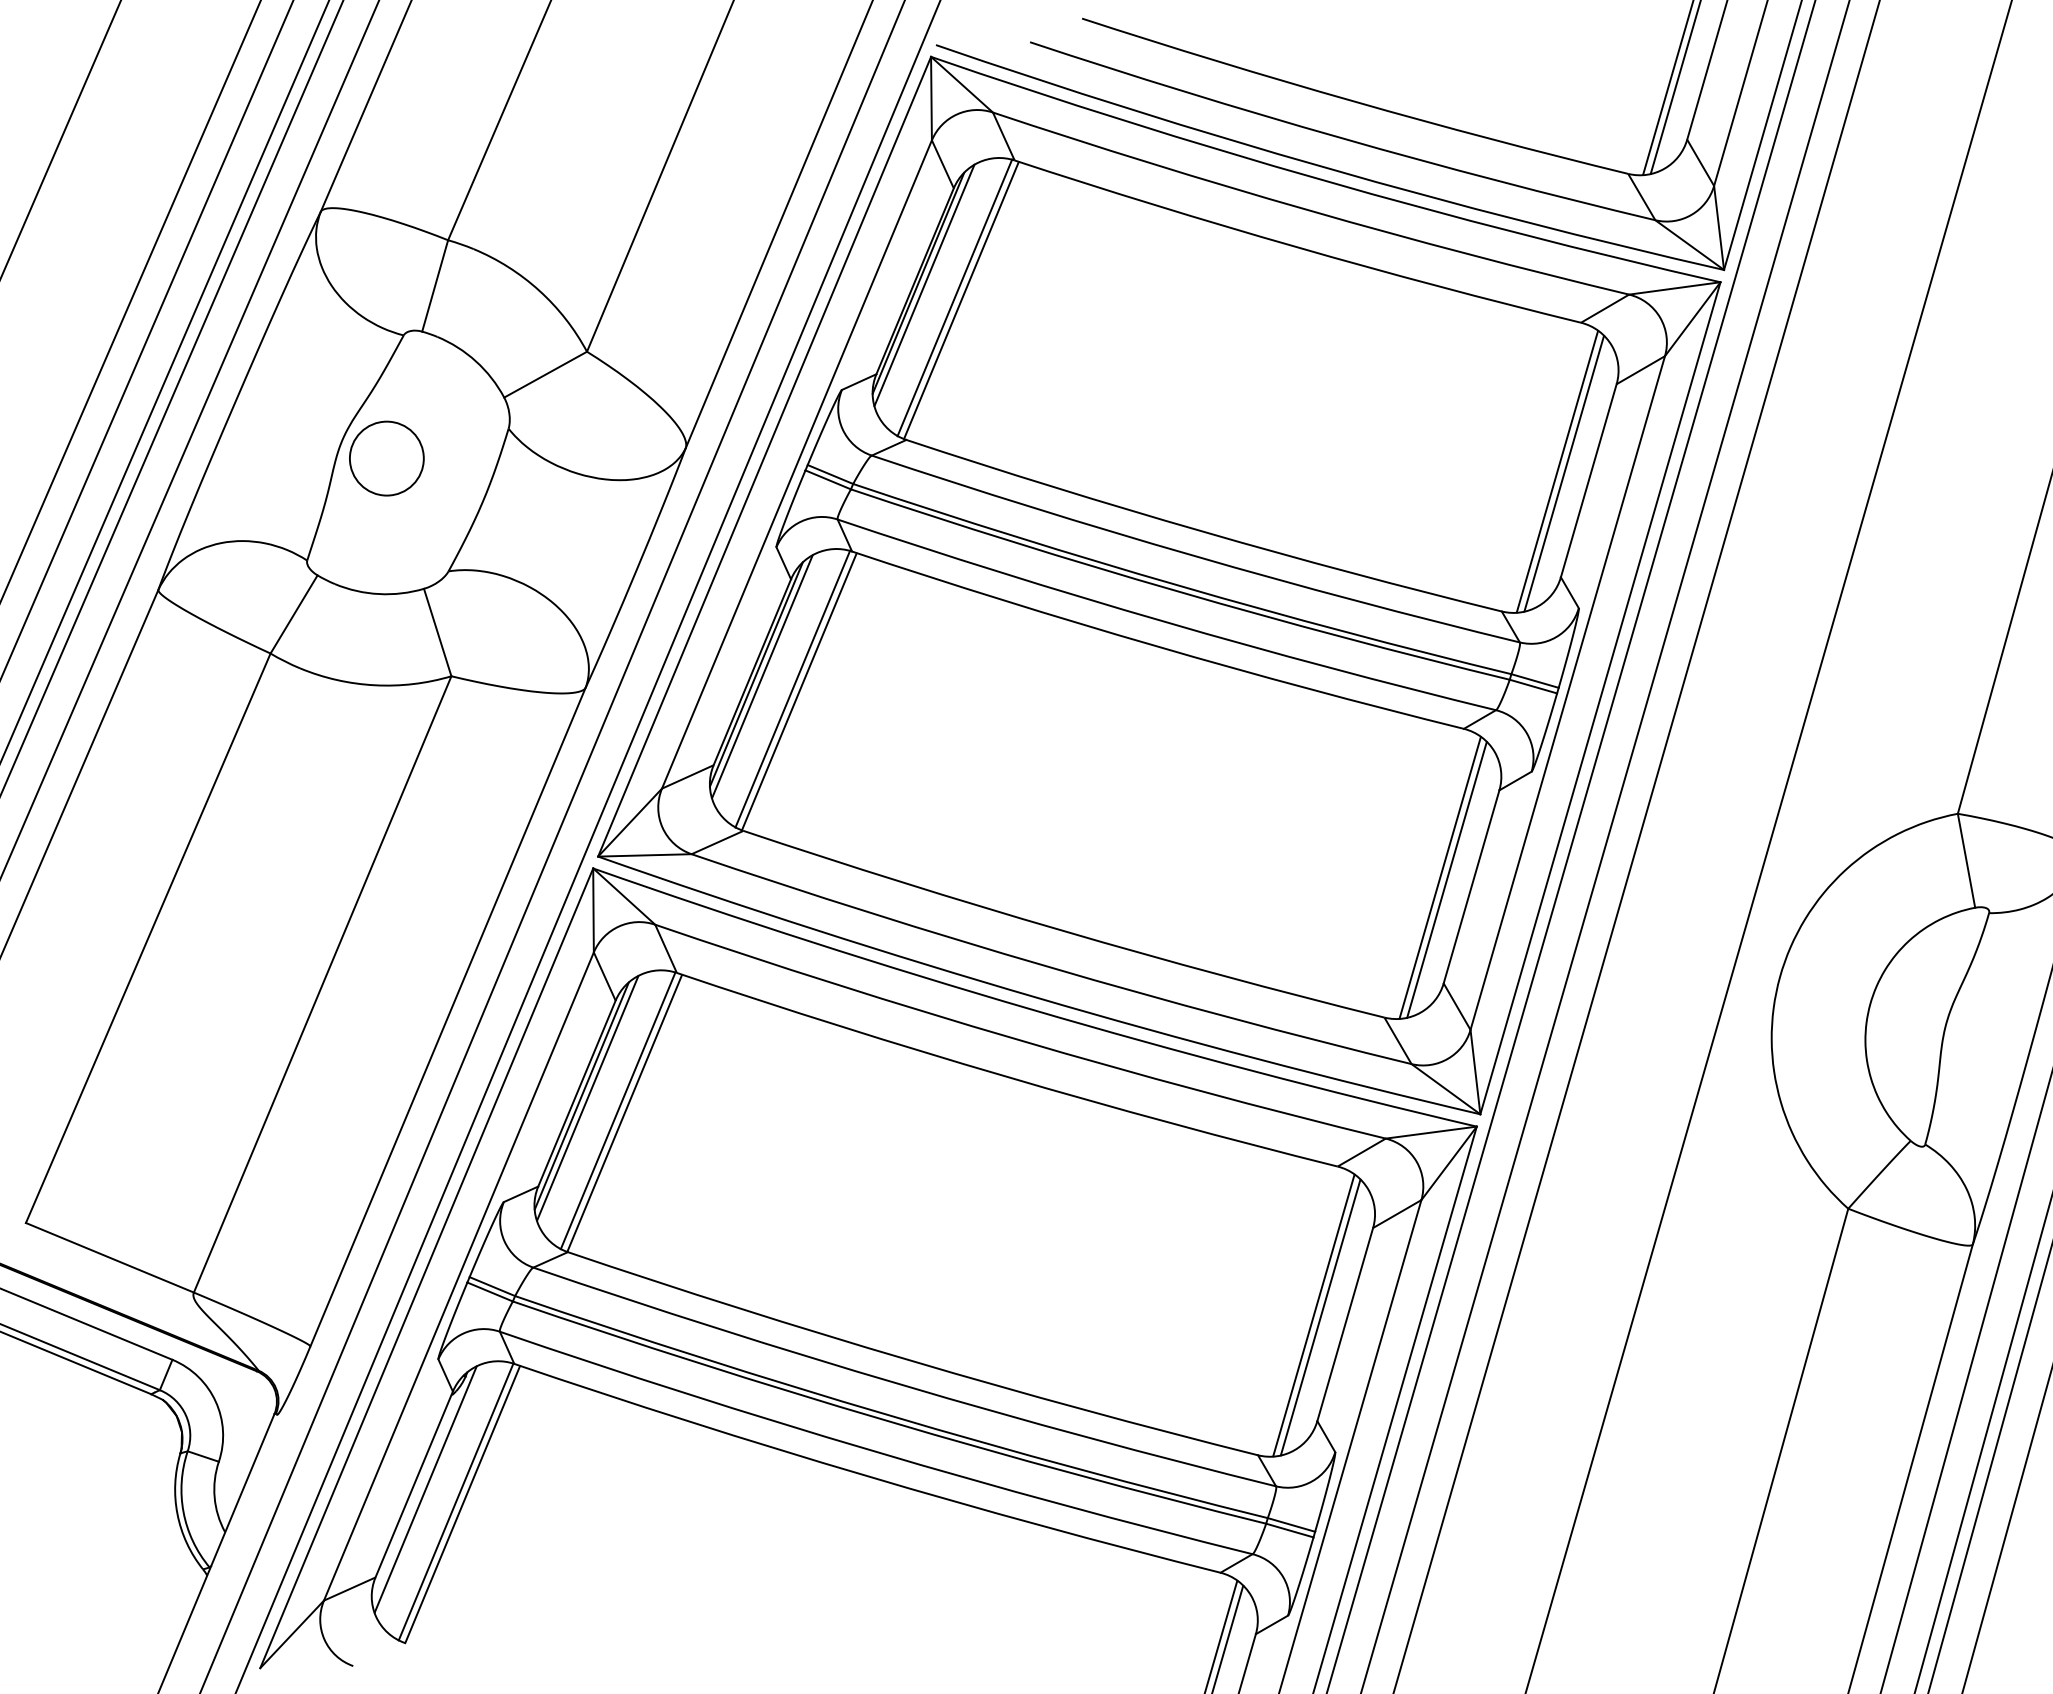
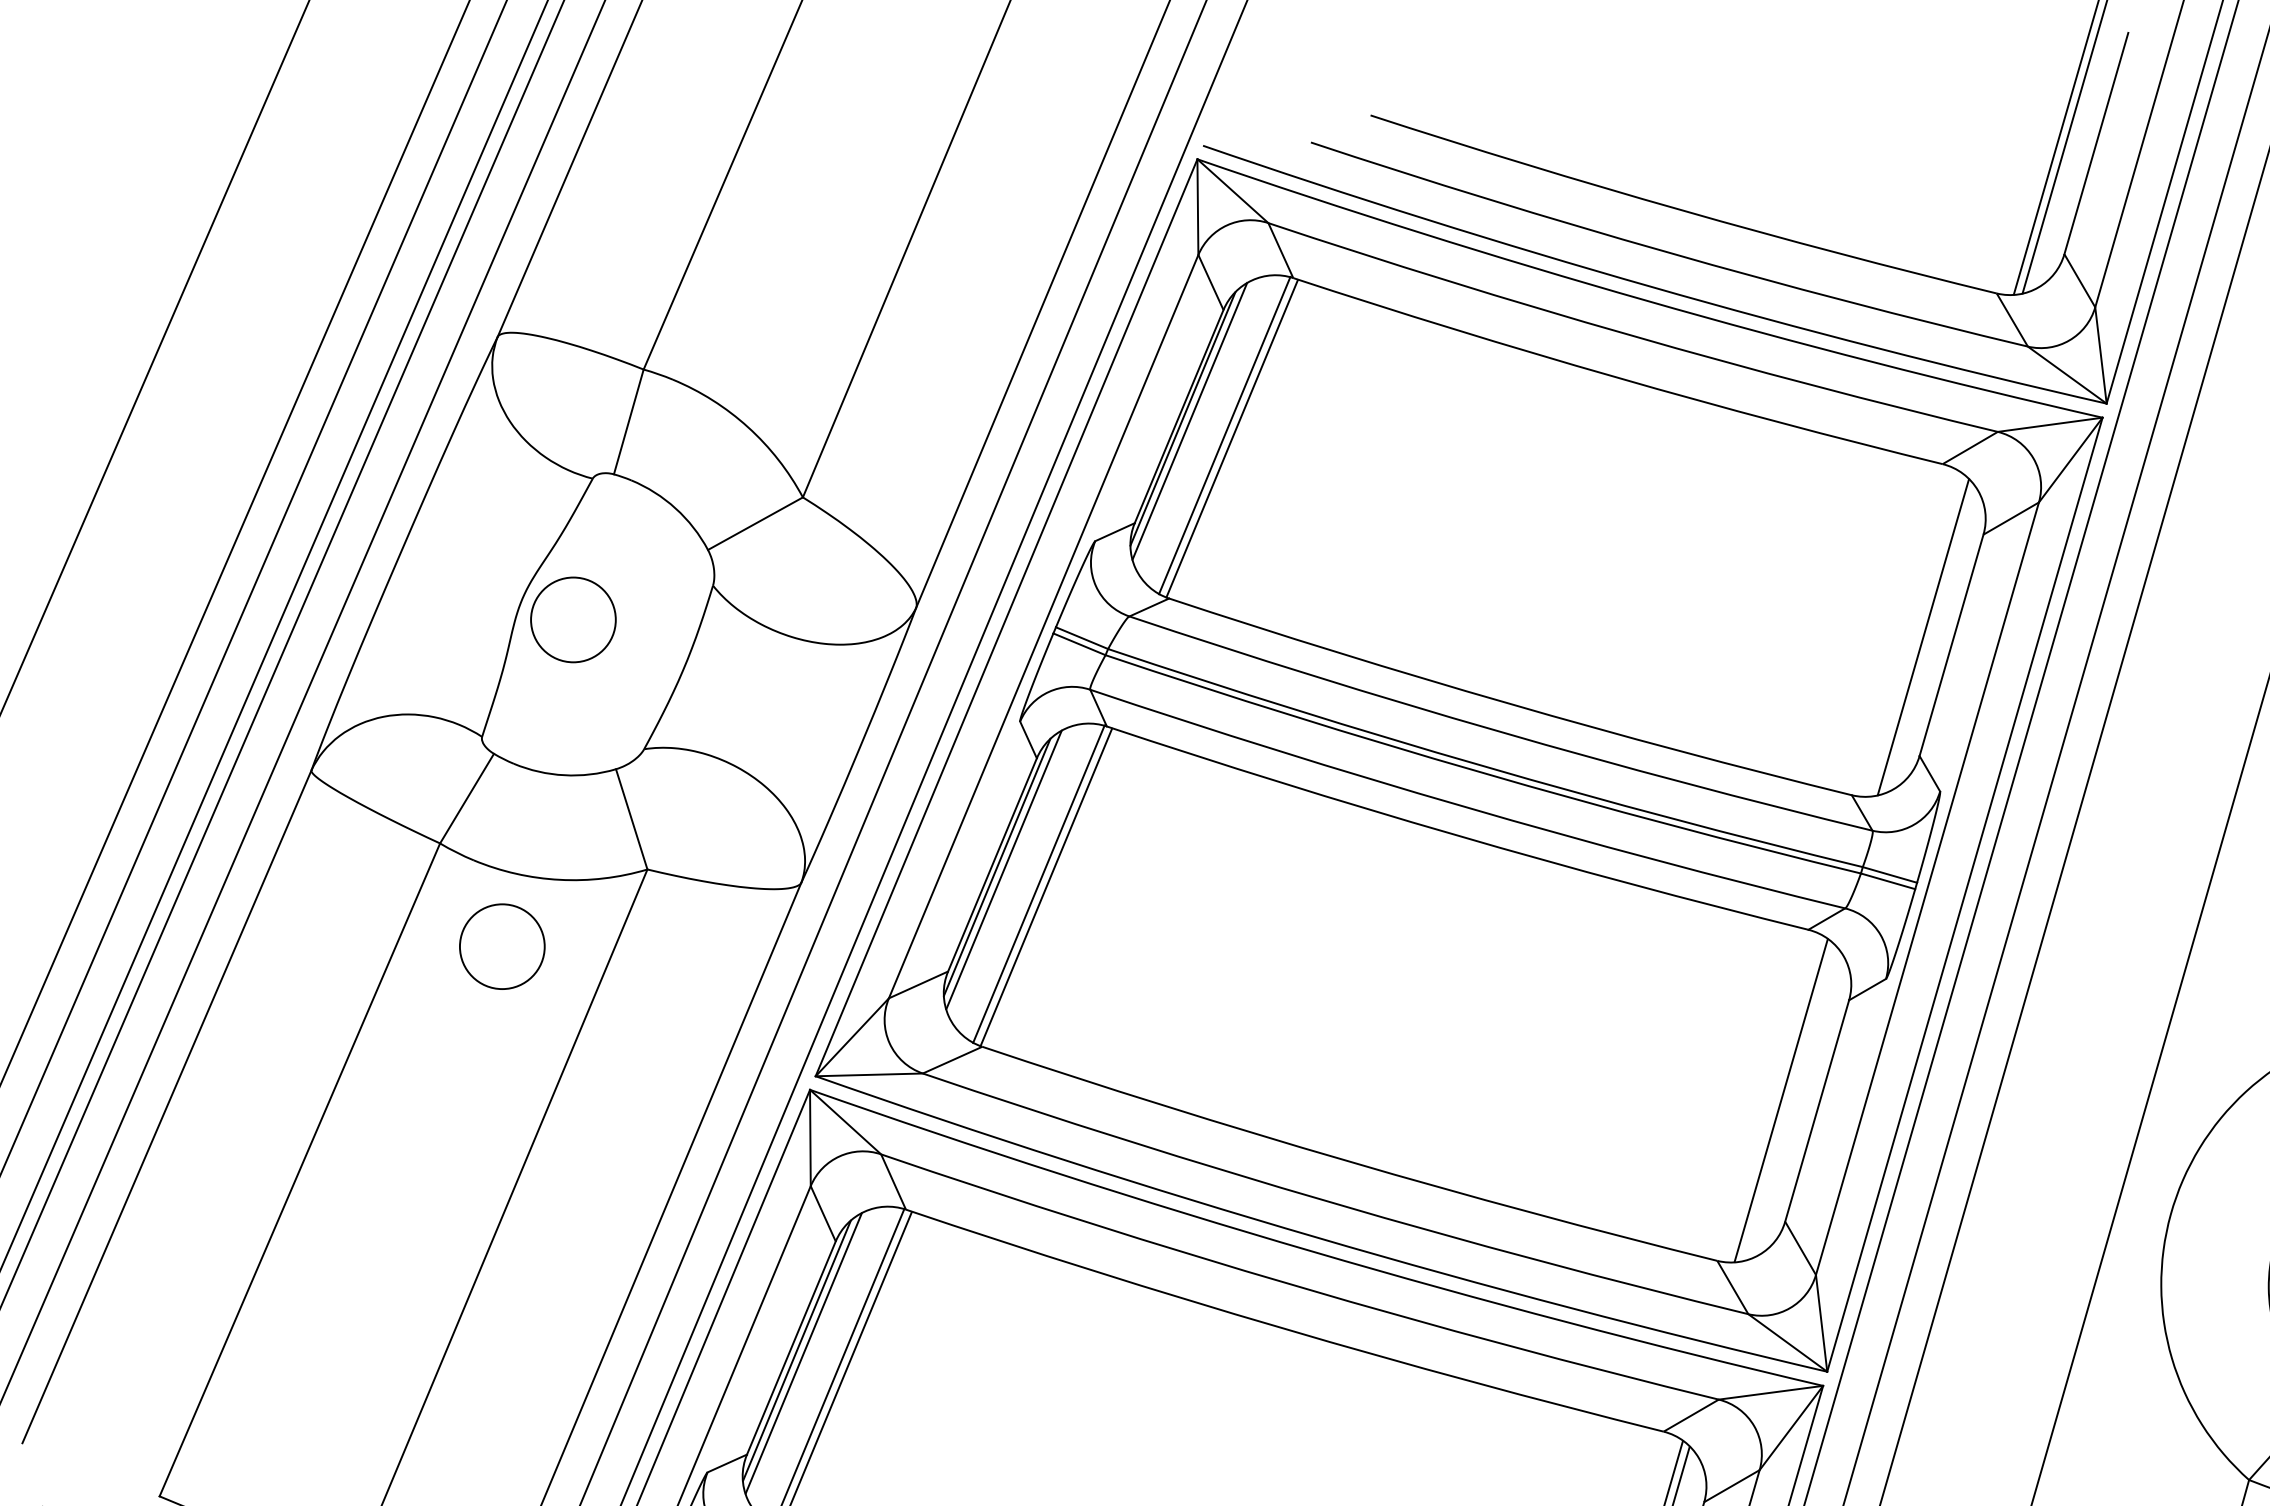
line: (1557, 471) -> (1915, 634), removed
circle: (324, 743) -> (501, 946), added
line: (1446, 879) -> (1788, 1102), removed

